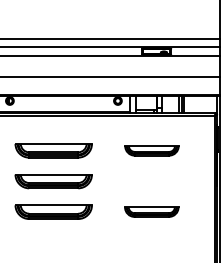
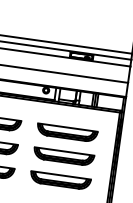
part: (151, 150) -> (66, 132), size x1.43
part: (151, 181) -> (63, 156), added
part: (151, 211) -> (60, 180), size x1.43

